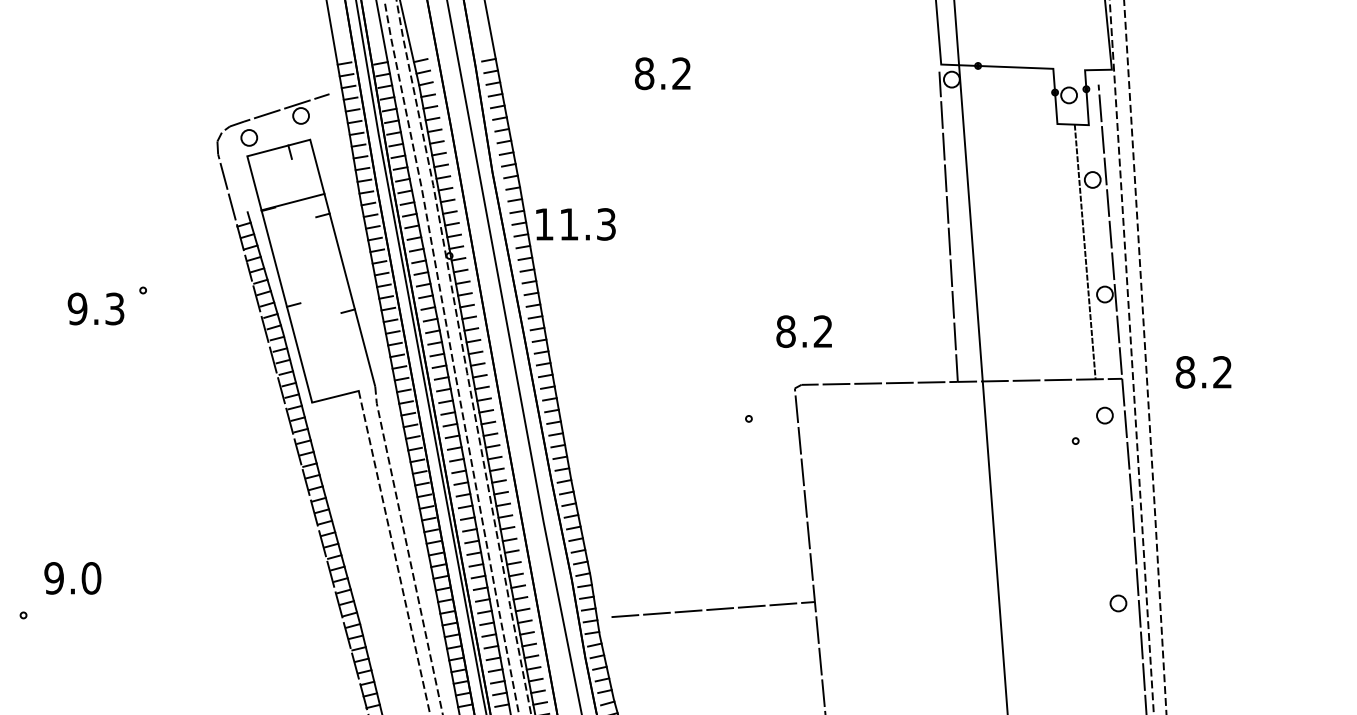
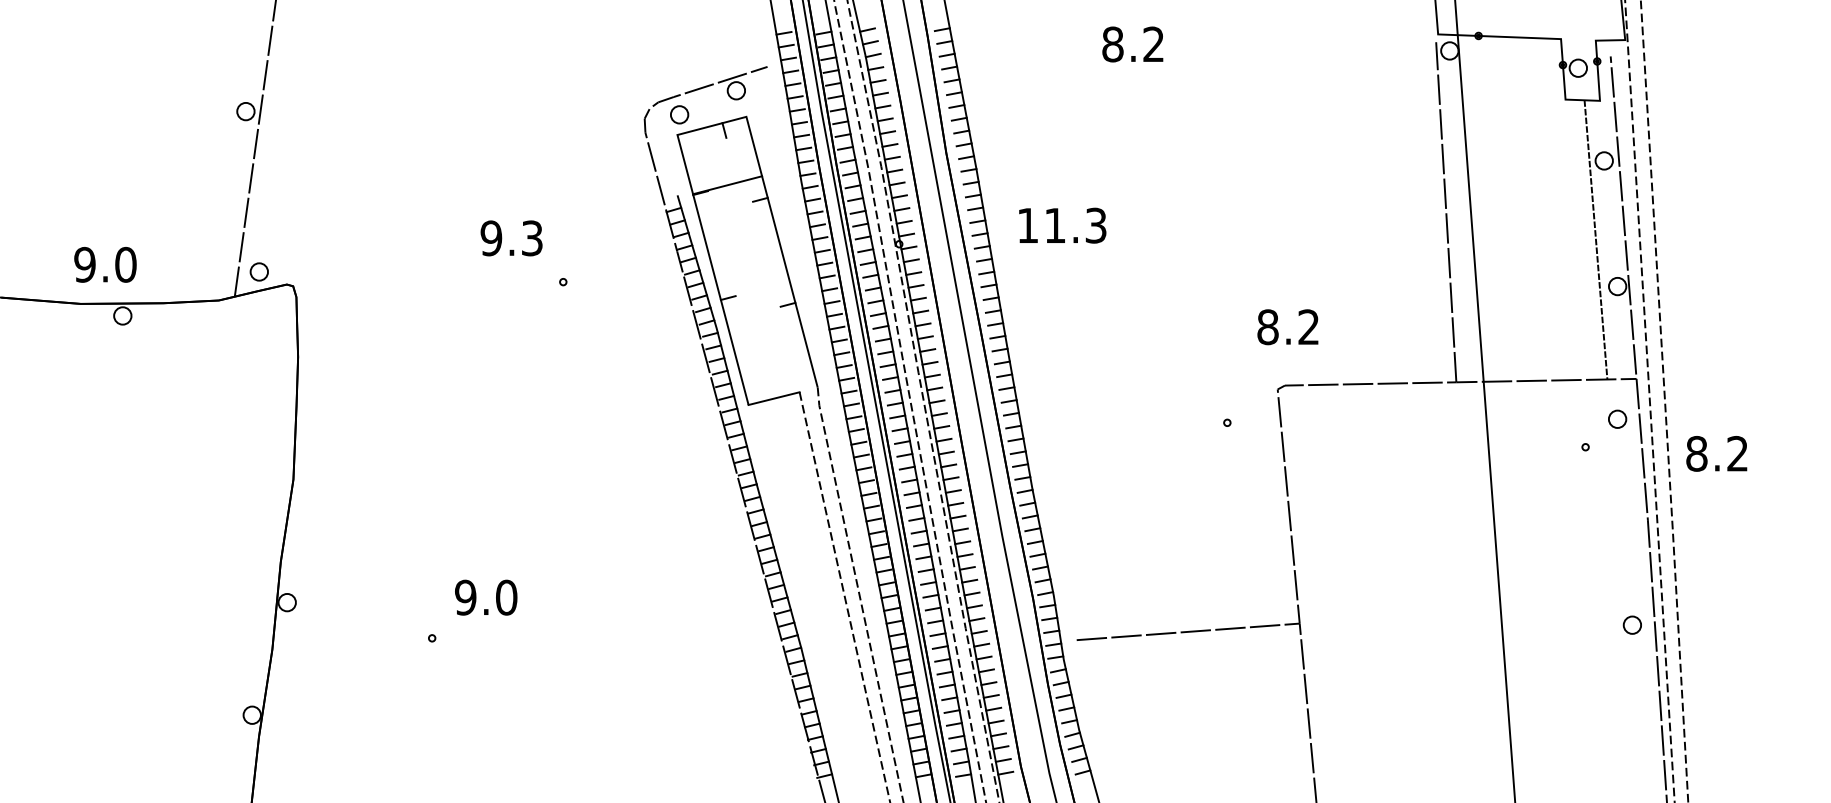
text: (575, 224) -> (1062, 225), moved
text: (95, 309) -> (511, 238), moved
text: (1203, 372) -> (1716, 453), moved

